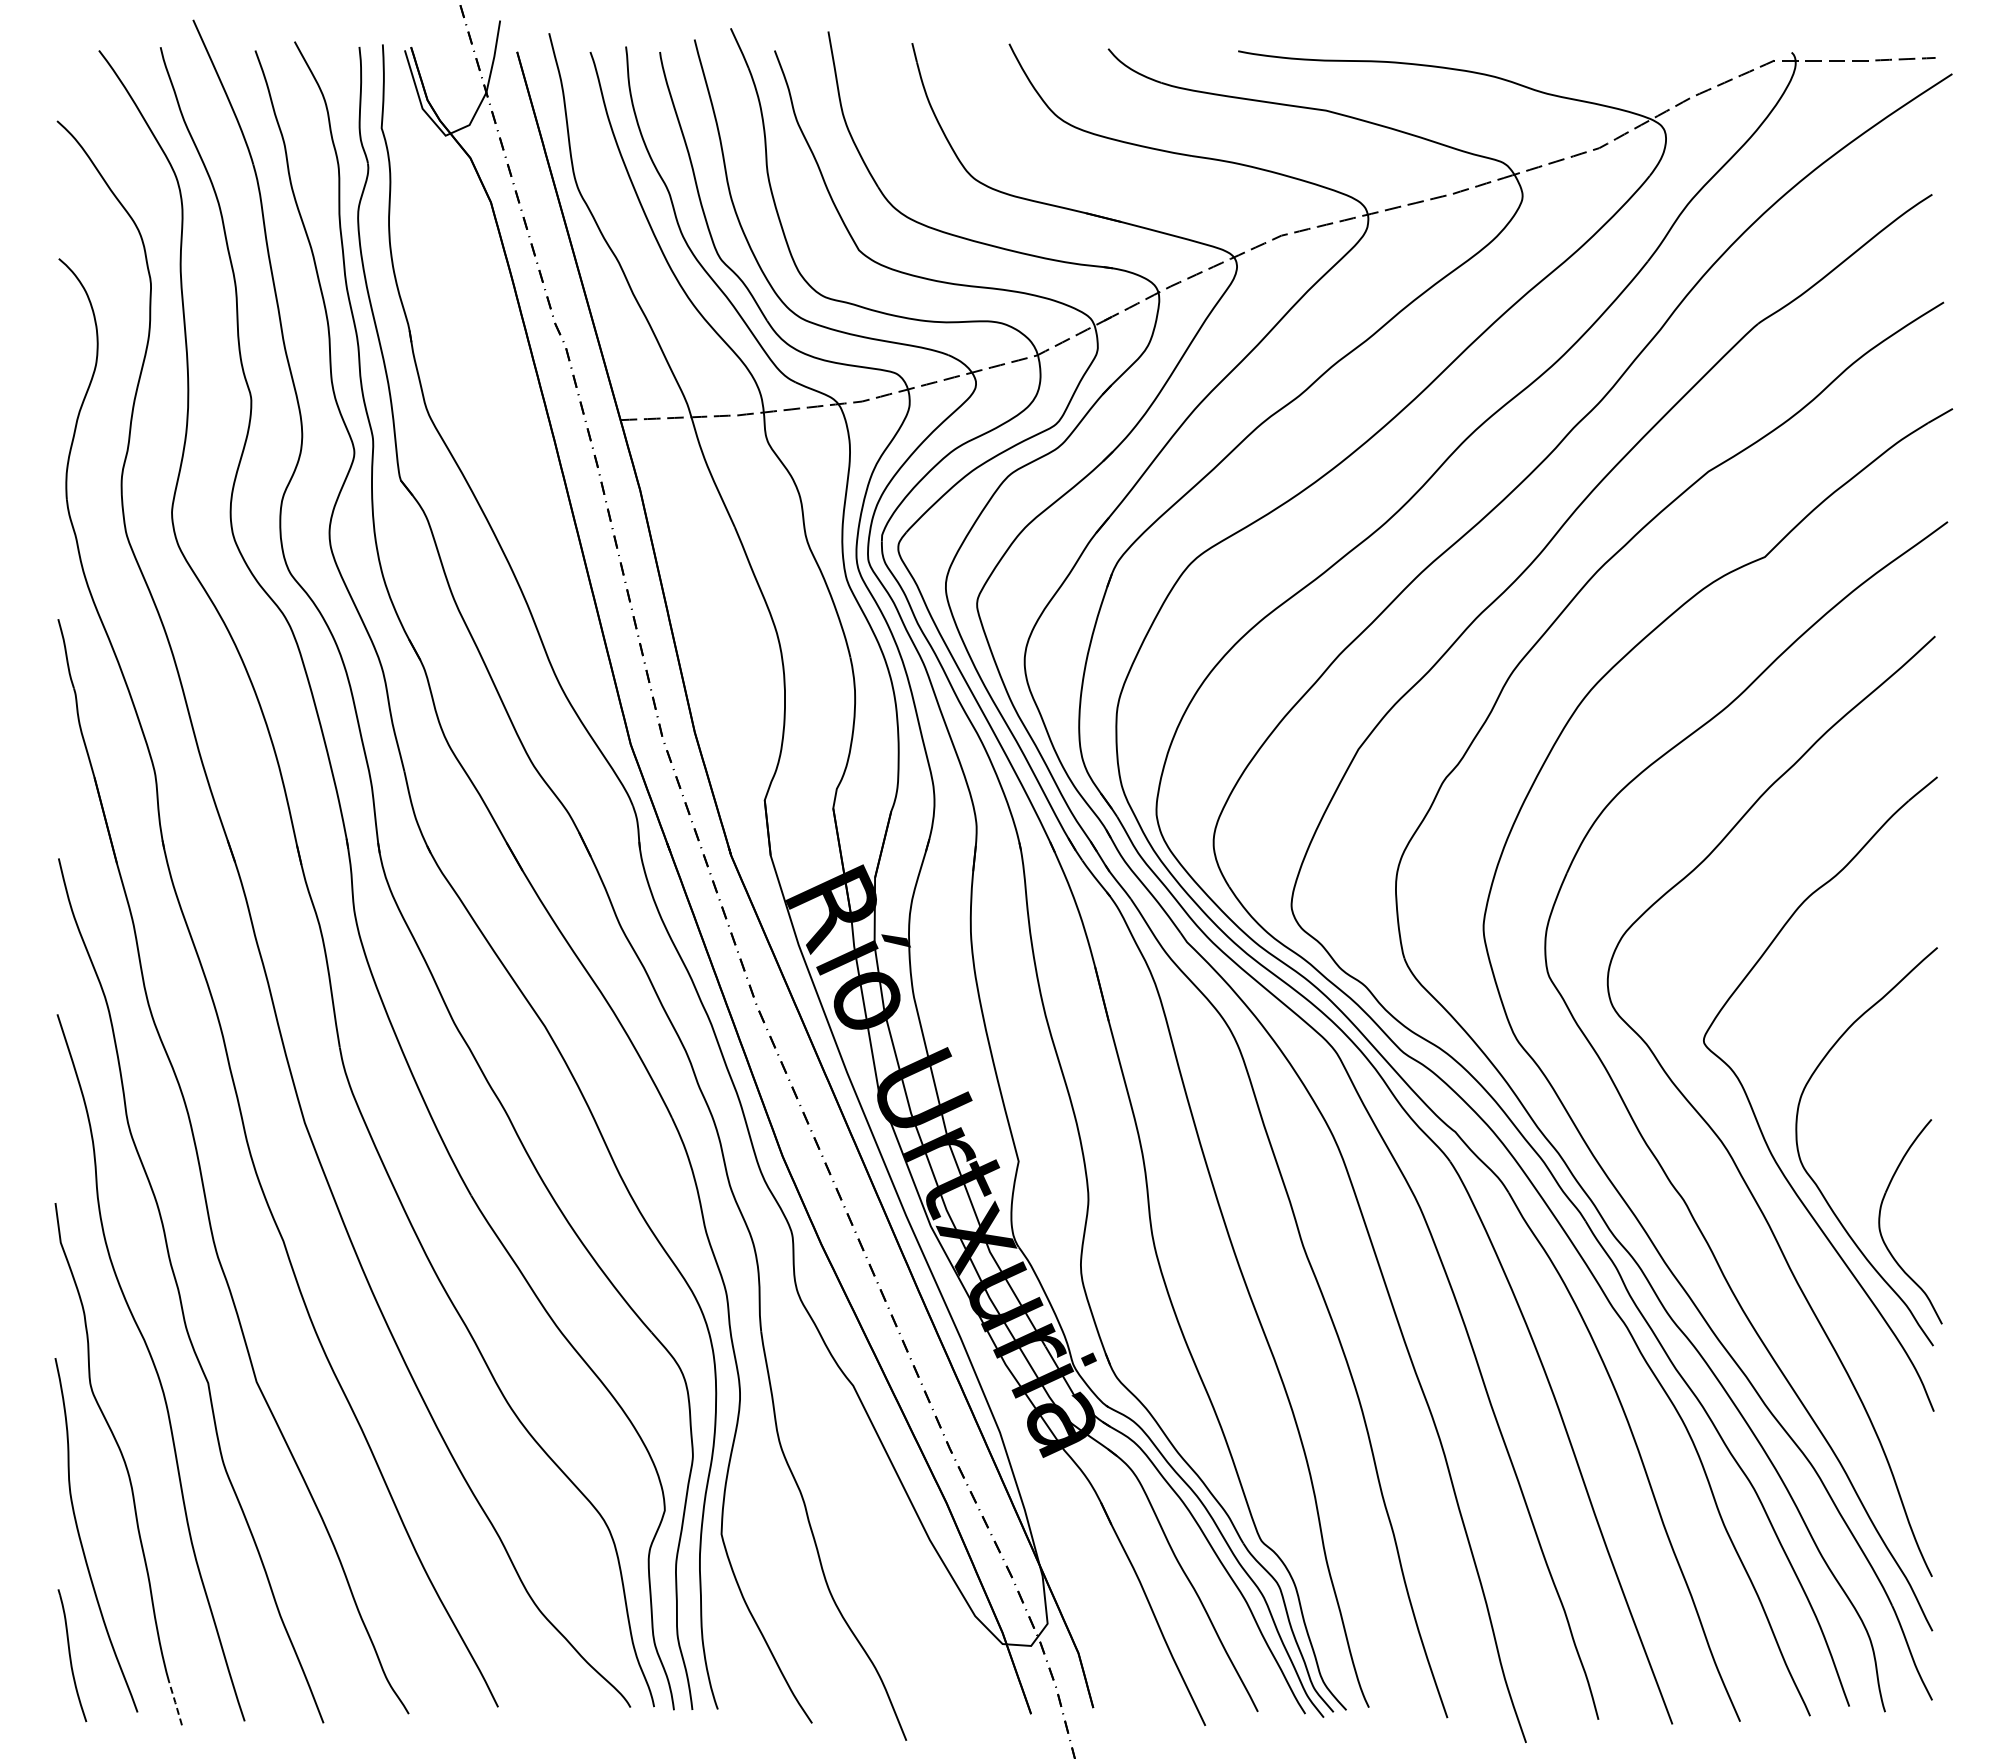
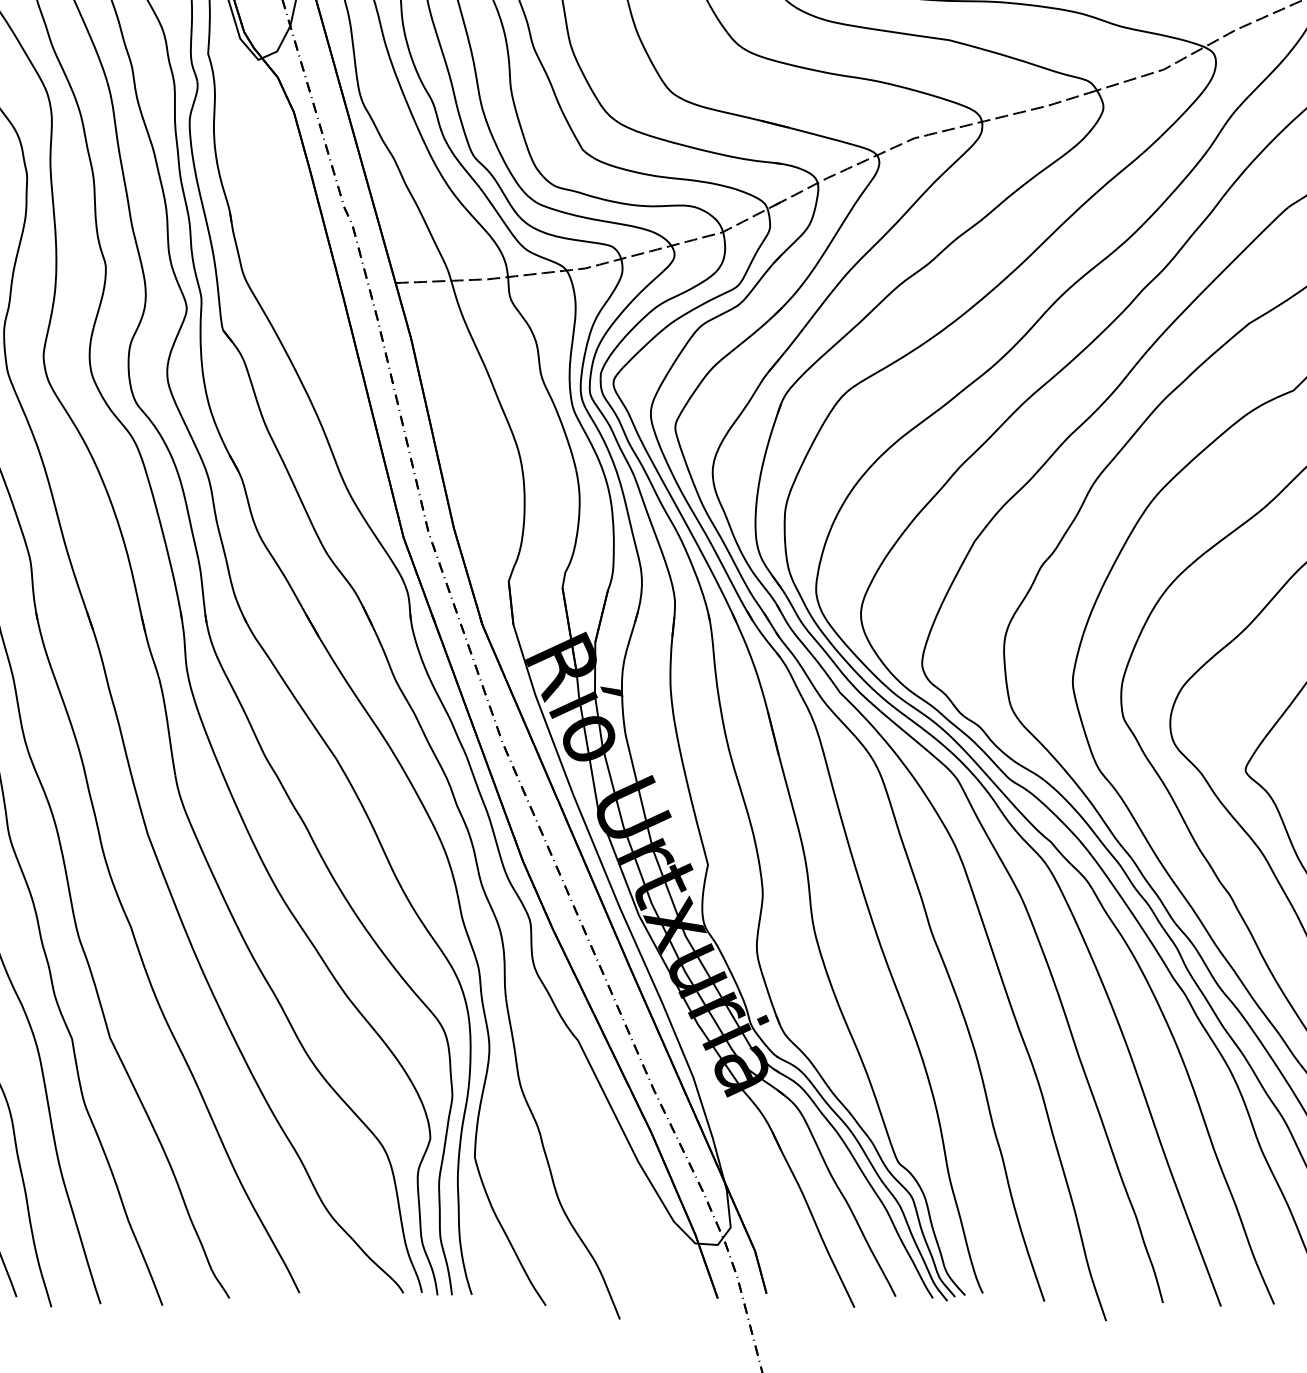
line: (175, 1702) -> (46, 1289), dashed -> solid

